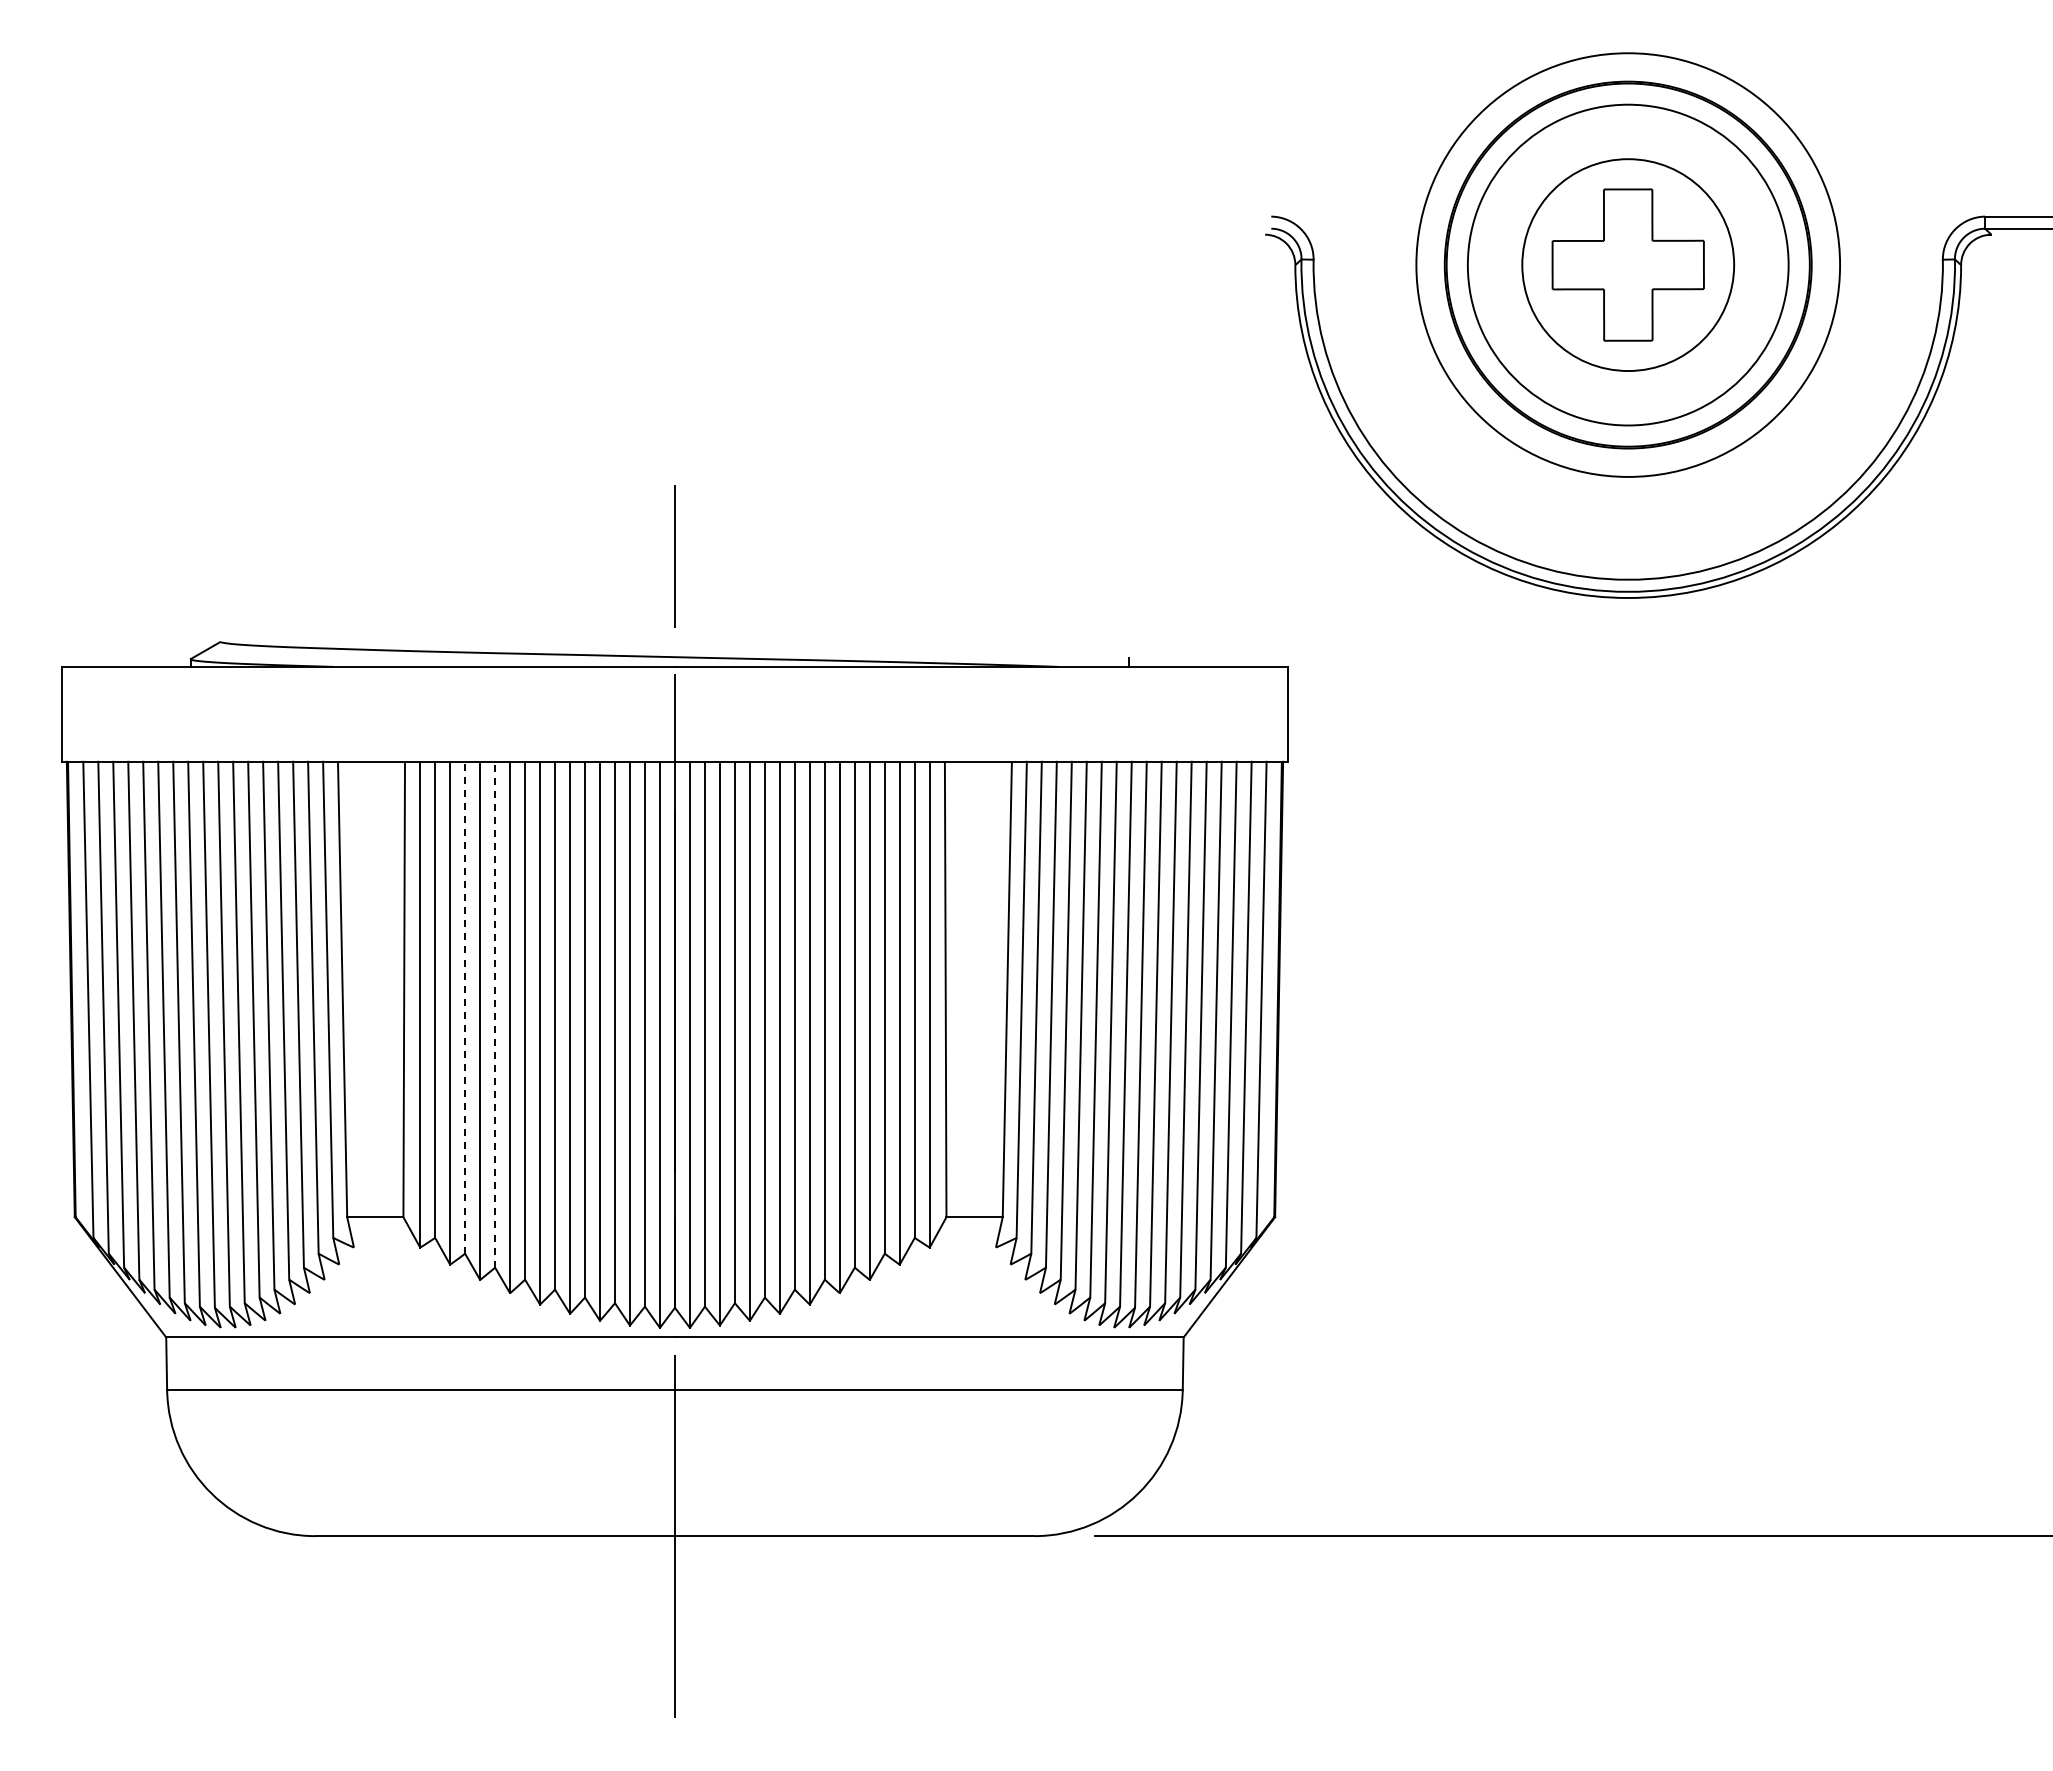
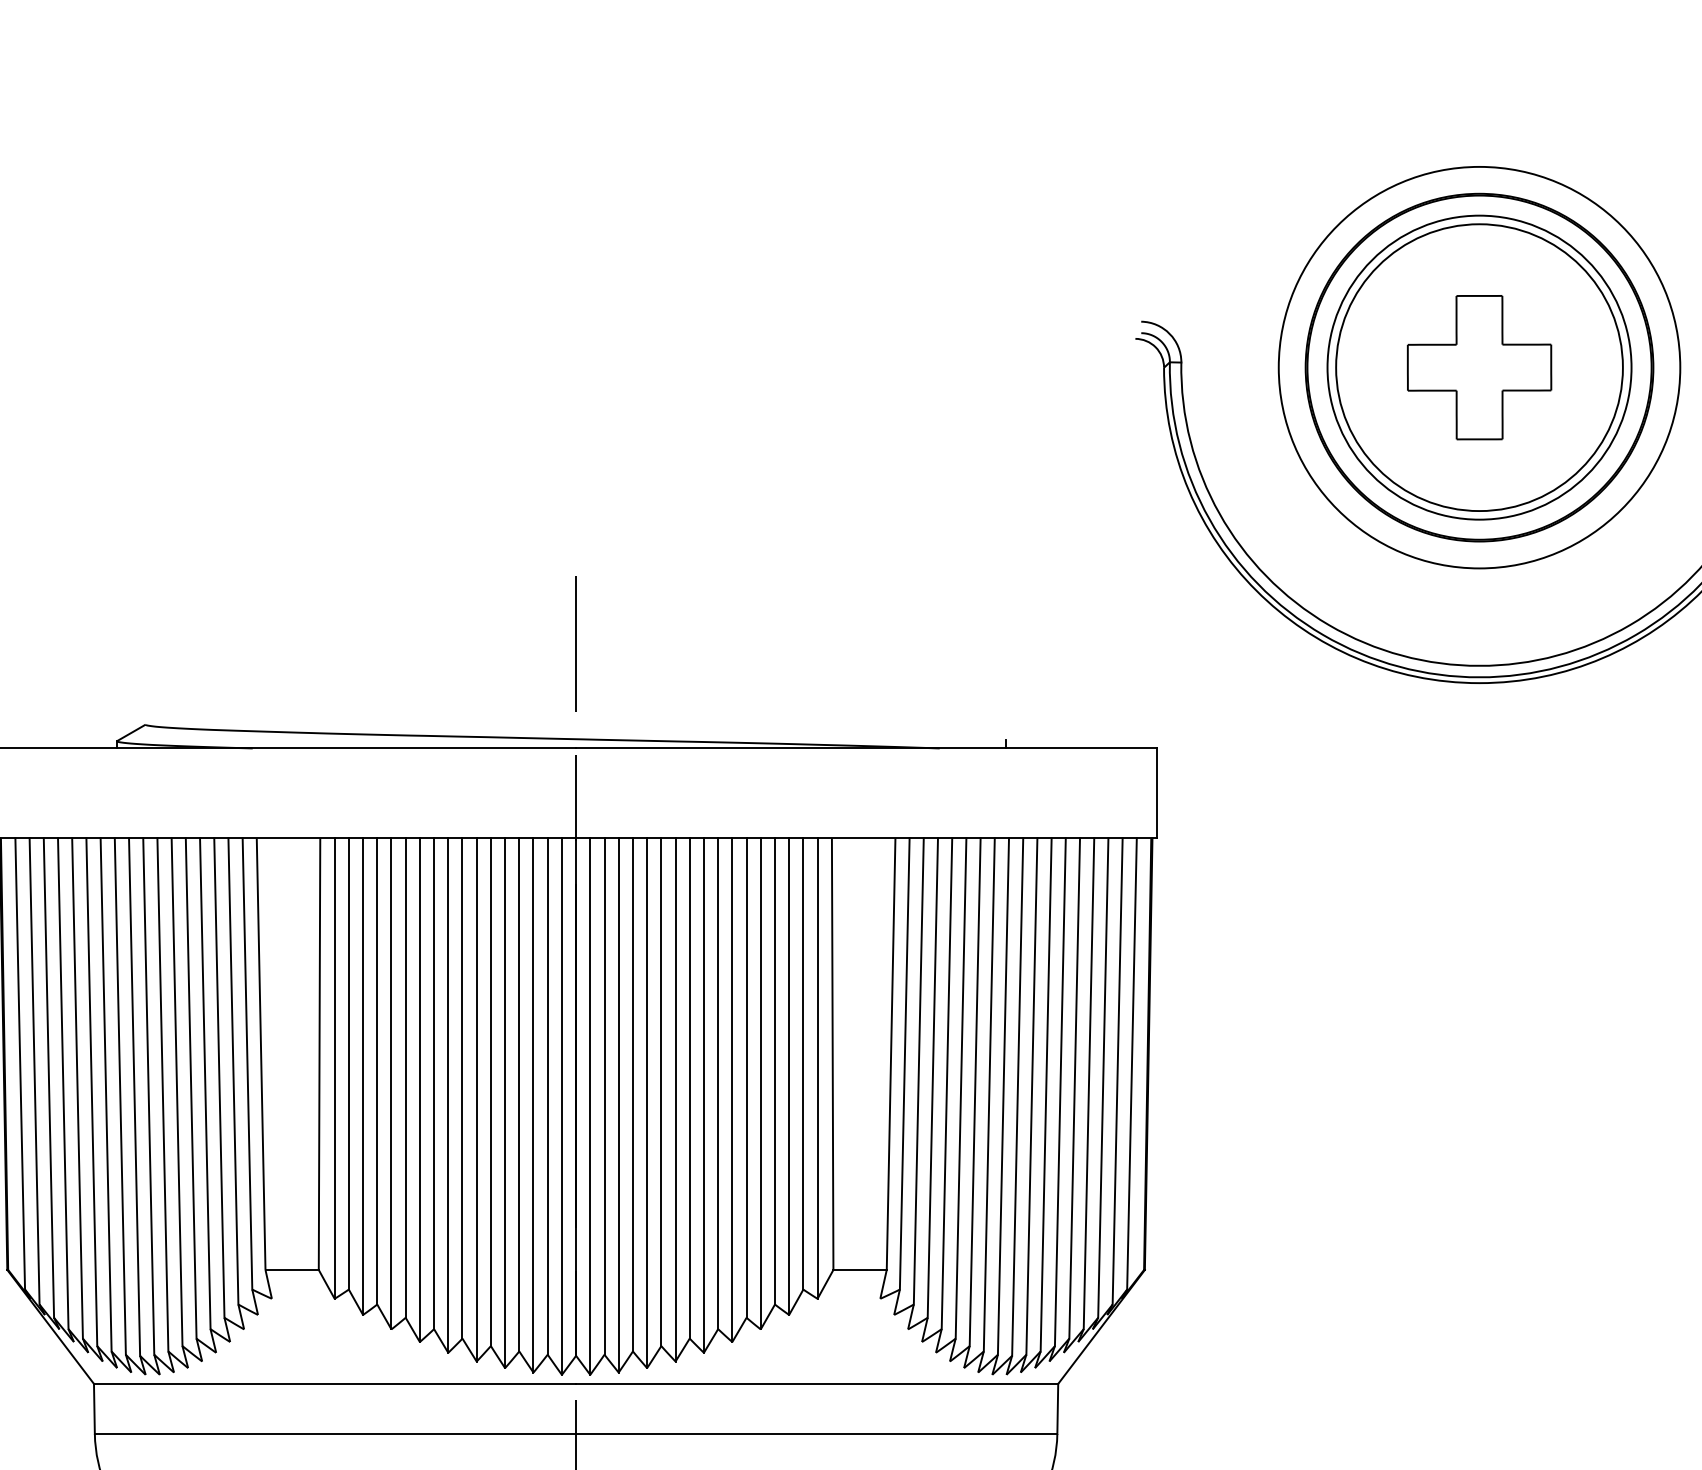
circle: (1627, 264) -> (1478, 367), size x1.43
line: (465, 1007) -> (377, 1071), dashed -> solid
line: (495, 1014) -> (406, 1077), dashed -> solid

